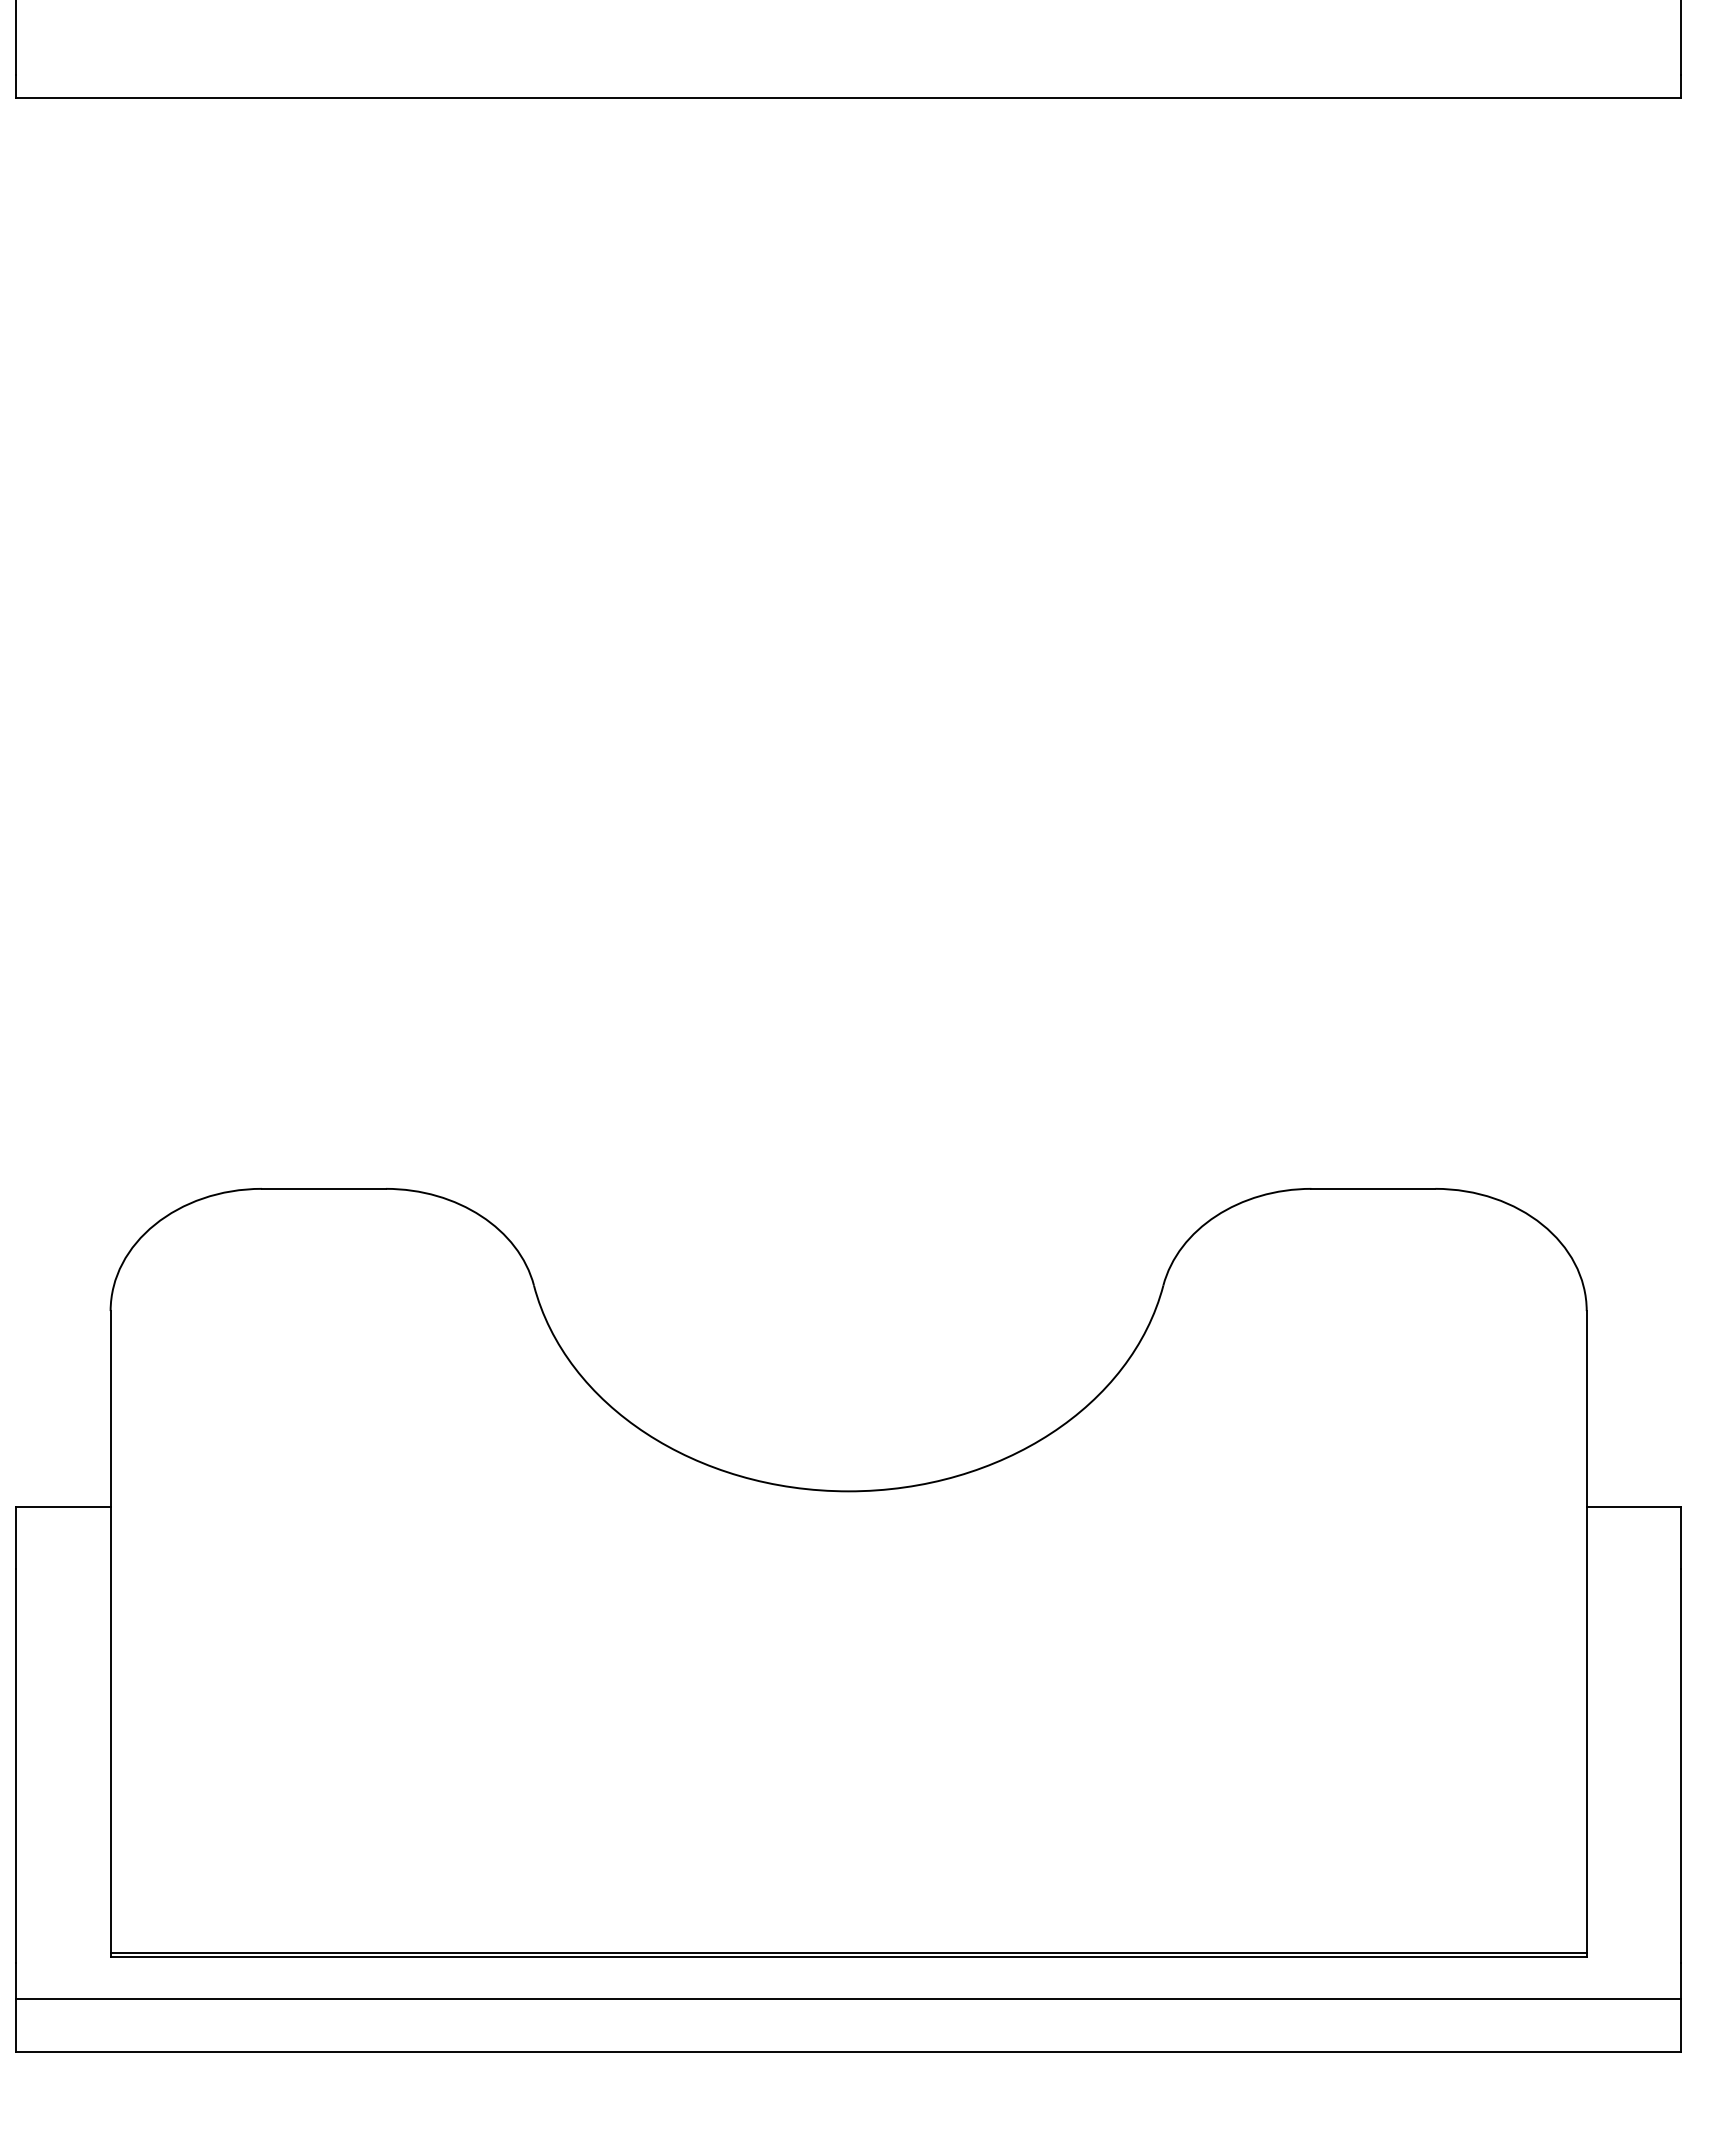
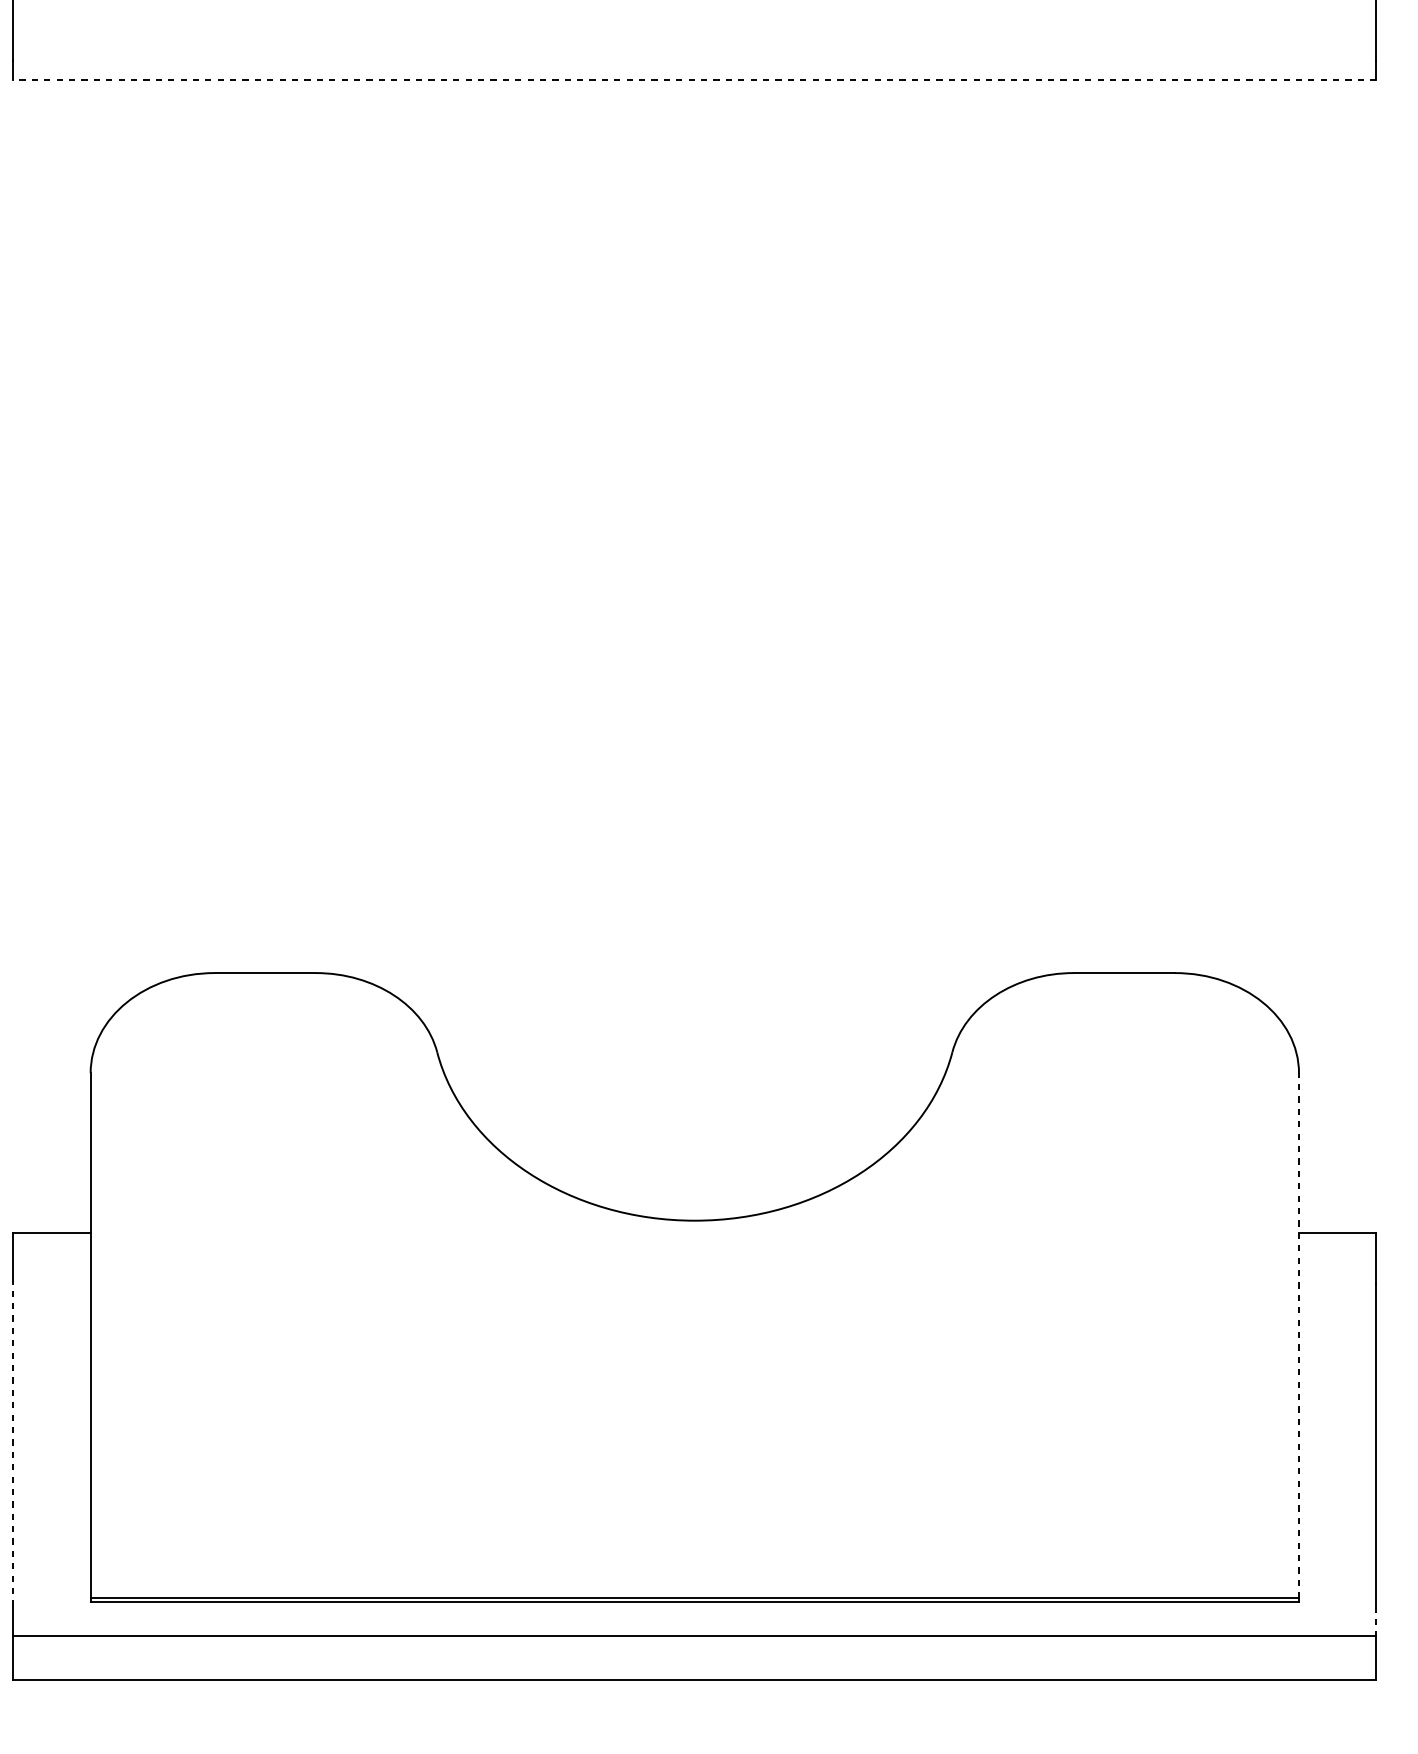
line: (848, 97) -> (694, 79), solid -> dashed
line: (1586, 1631) -> (1298, 1335), solid -> dashed
line: (16, 1765) -> (13, 1445), solid -> dashed
line: (1681, 1981) -> (1376, 1621), solid -> dashed

